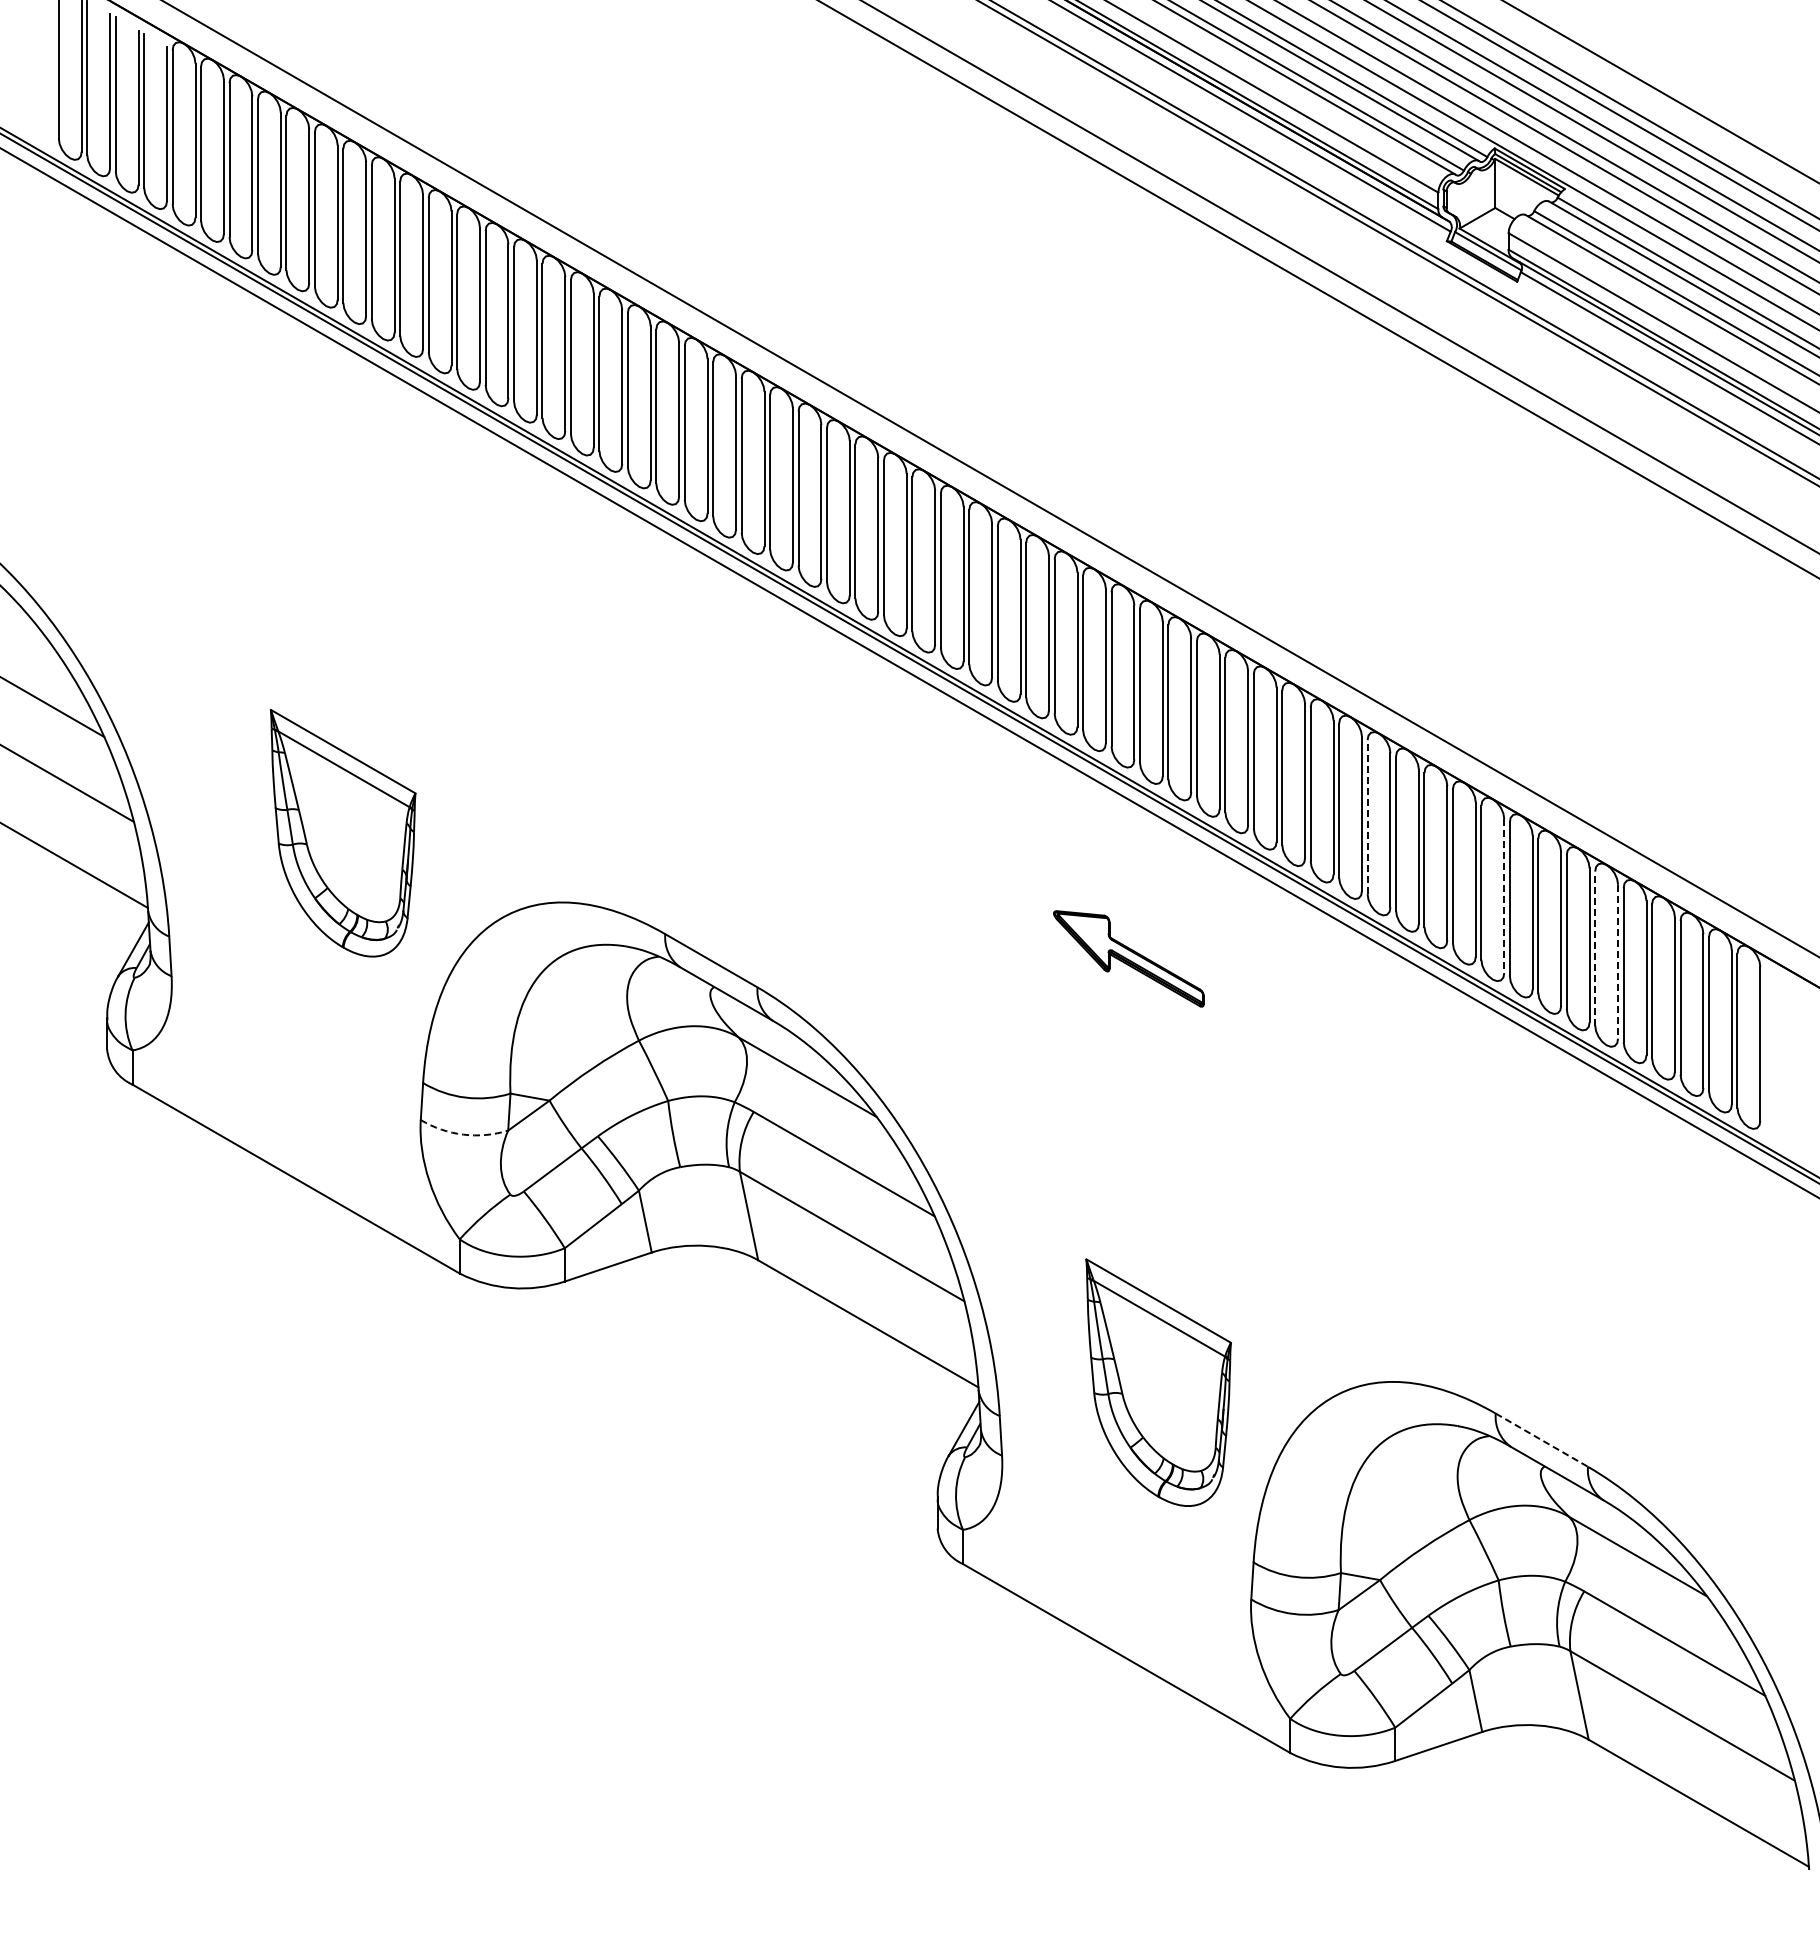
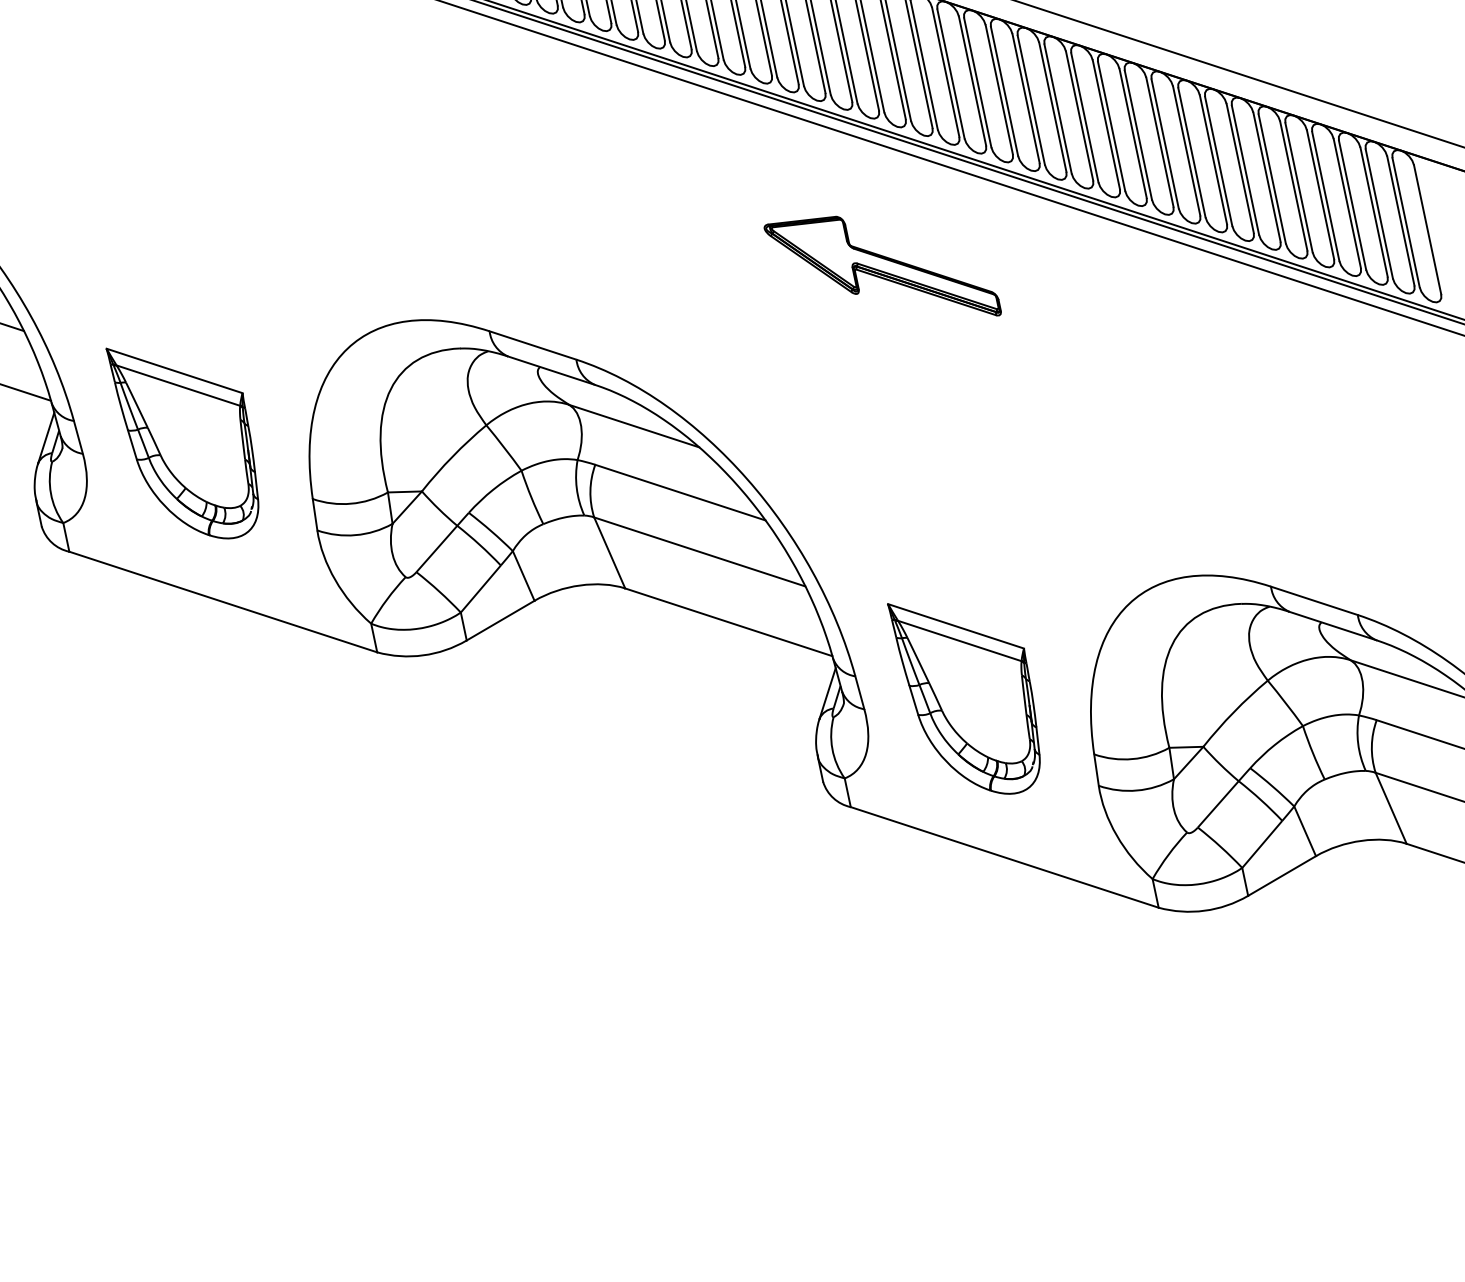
line: (1367, 817) -> (1058, 109), dashed -> solid
part: (342, 832) -> (188, 438), moved
line: (1504, 896) -> (1186, 151), dashed -> solid
line: (1595, 948) -> (1272, 178), dashed -> solid
part: (1128, 958) -> (882, 269), size x1.67
line: (1618, 961) -> (1294, 185), dashed -> solid
arc: (463, 1134) -> (355, 535), dashed -> solid
part: (1158, 1382) -> (970, 694), moved
line: (1542, 1440) -> (1315, 600), dashed -> solid

